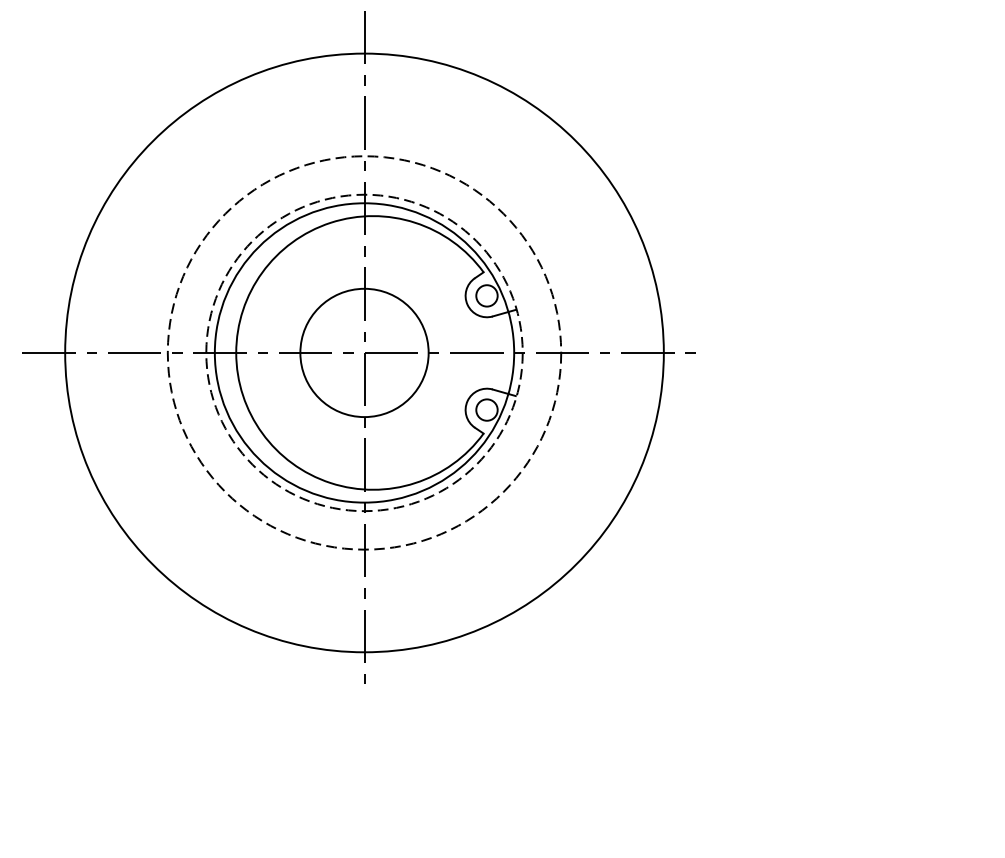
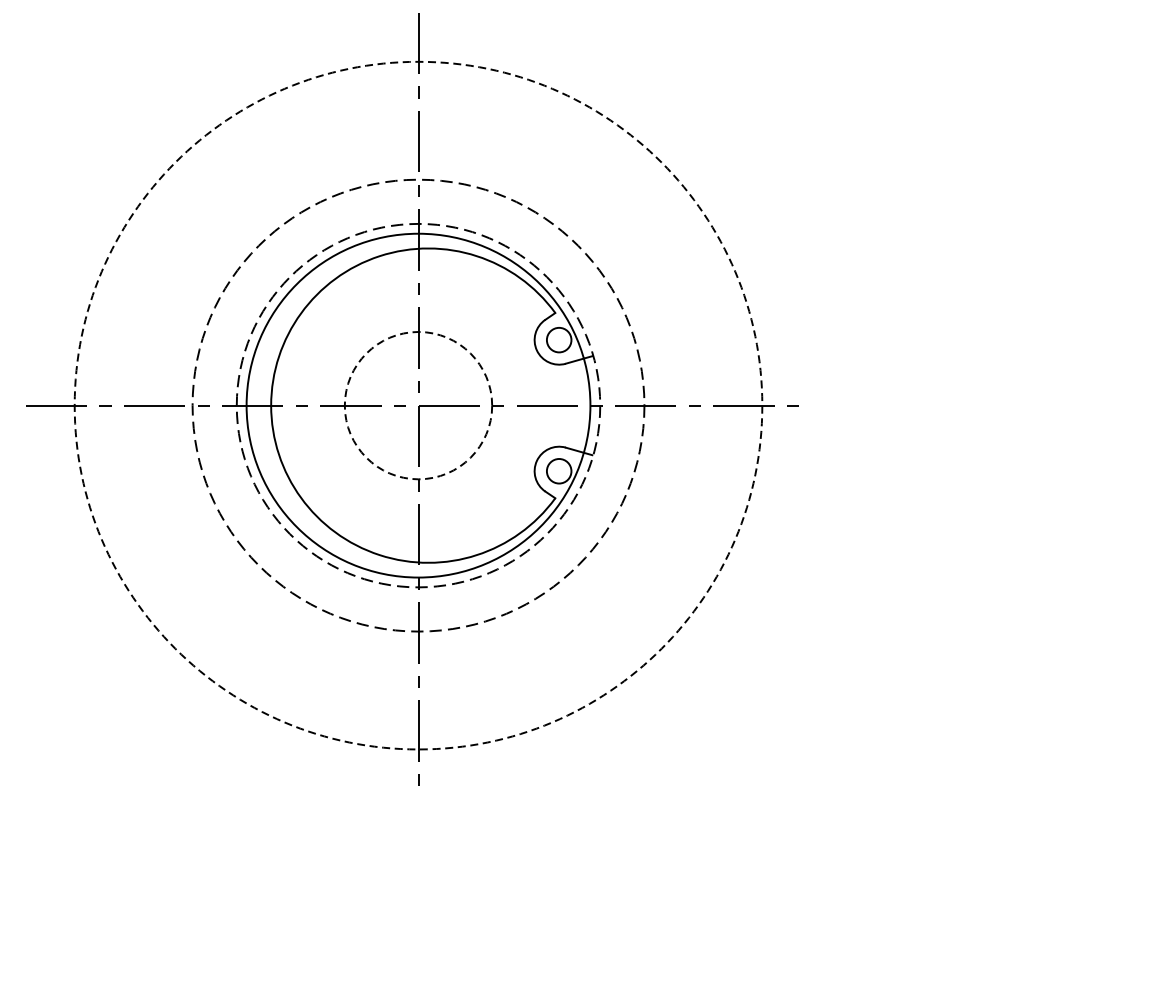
circle: (364, 352) -> (418, 405), solid -> dashed
circle: (364, 352) -> (418, 405), solid -> dashed

